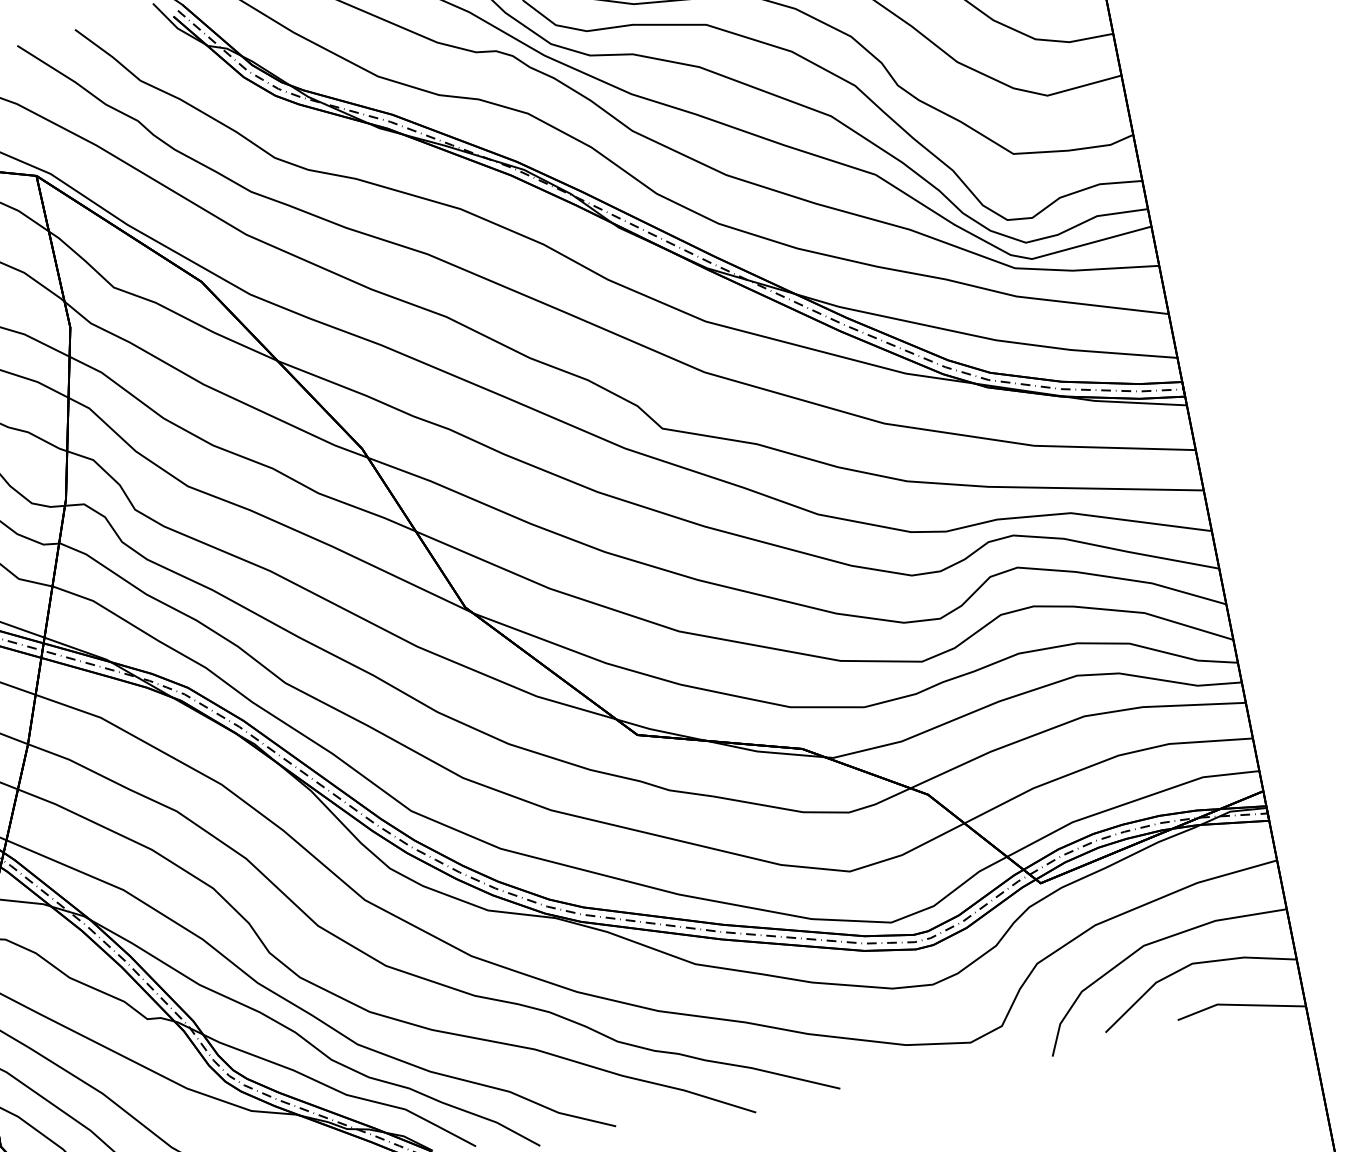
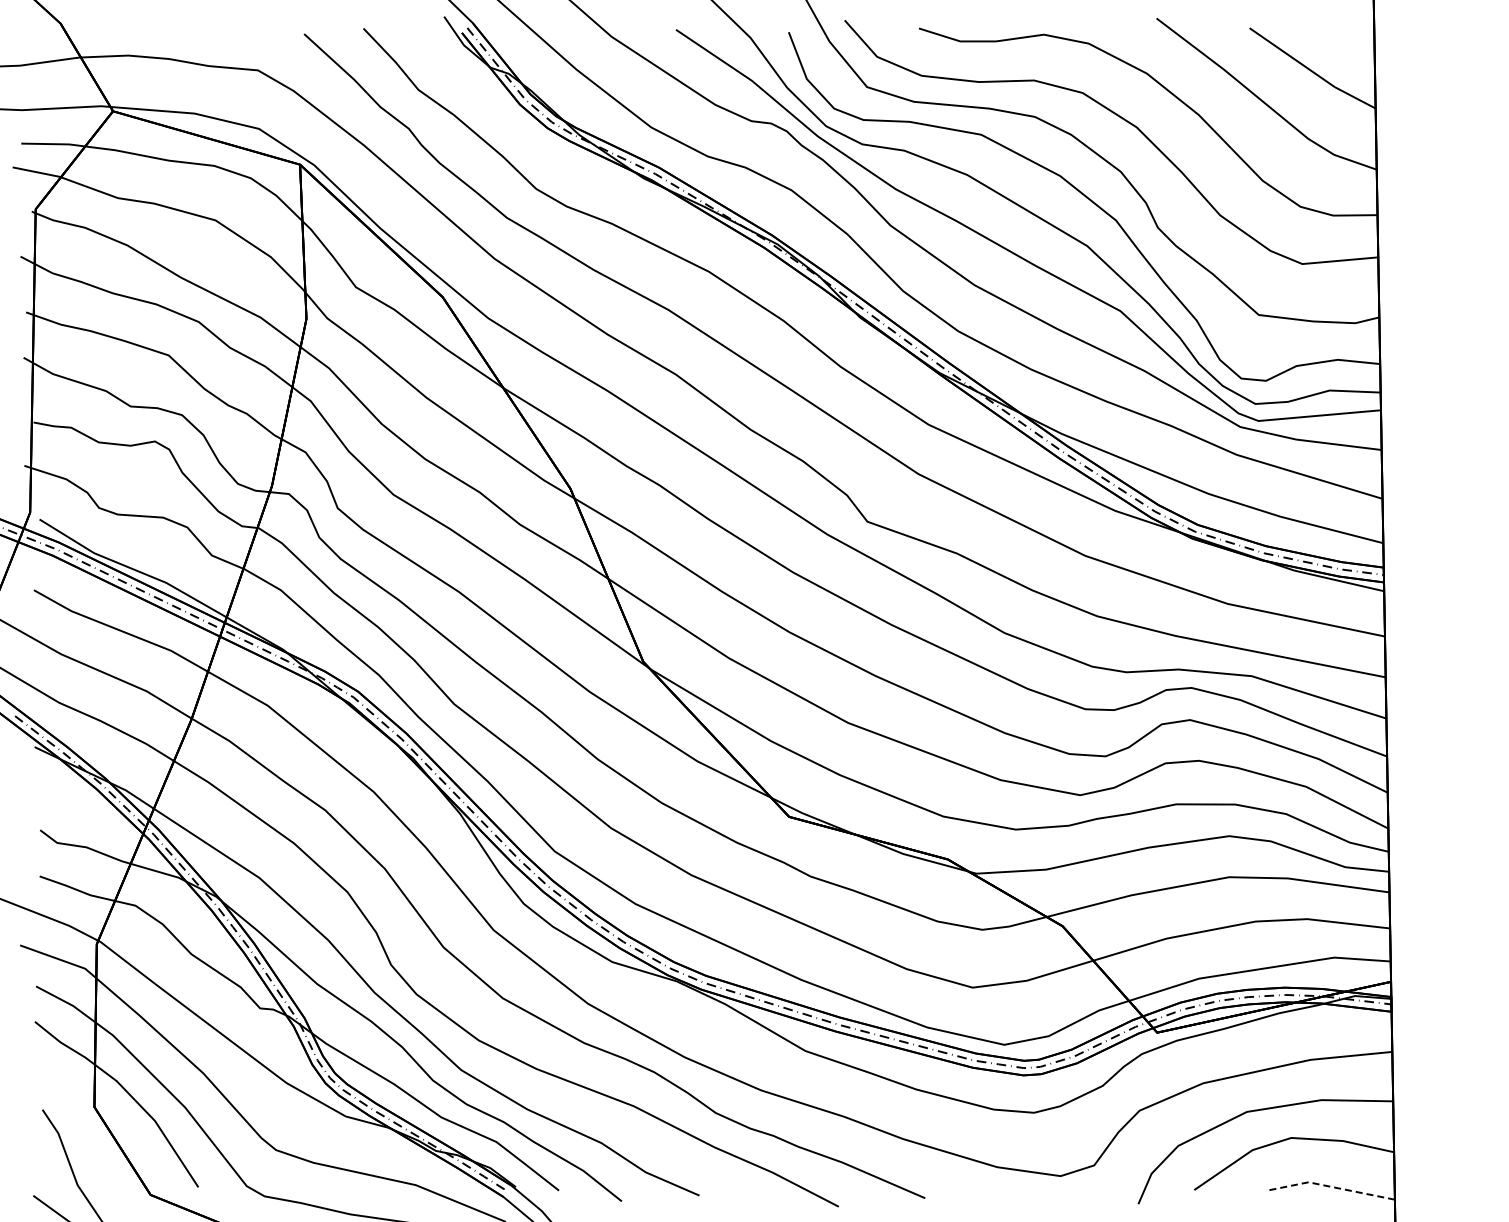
line: (1238, 1005) -> (1329, 1186), solid -> dashed

